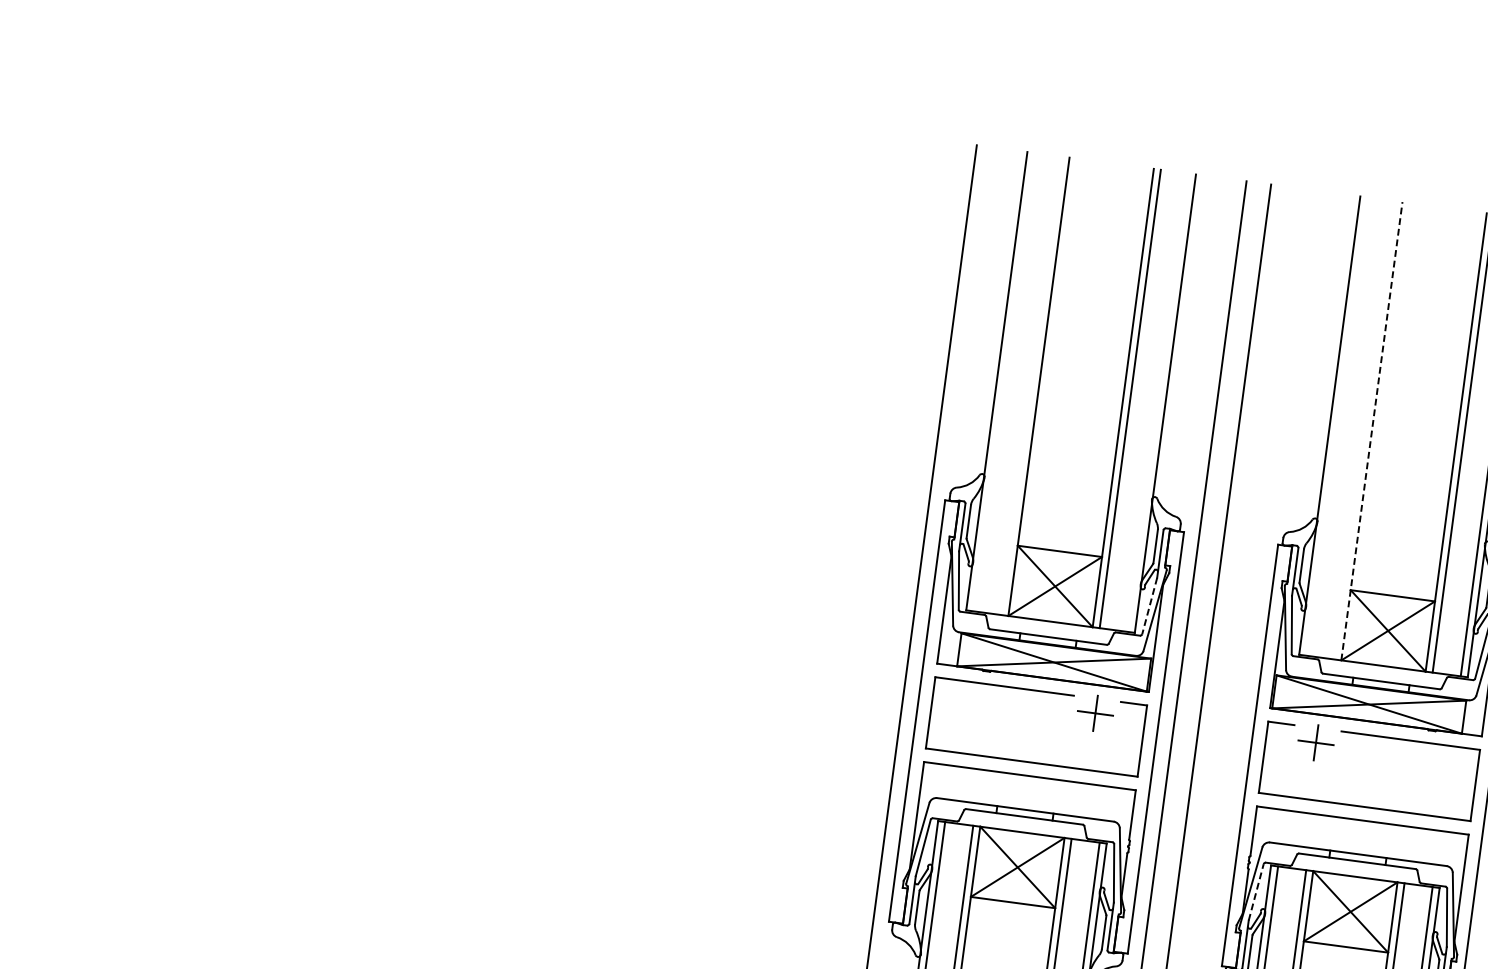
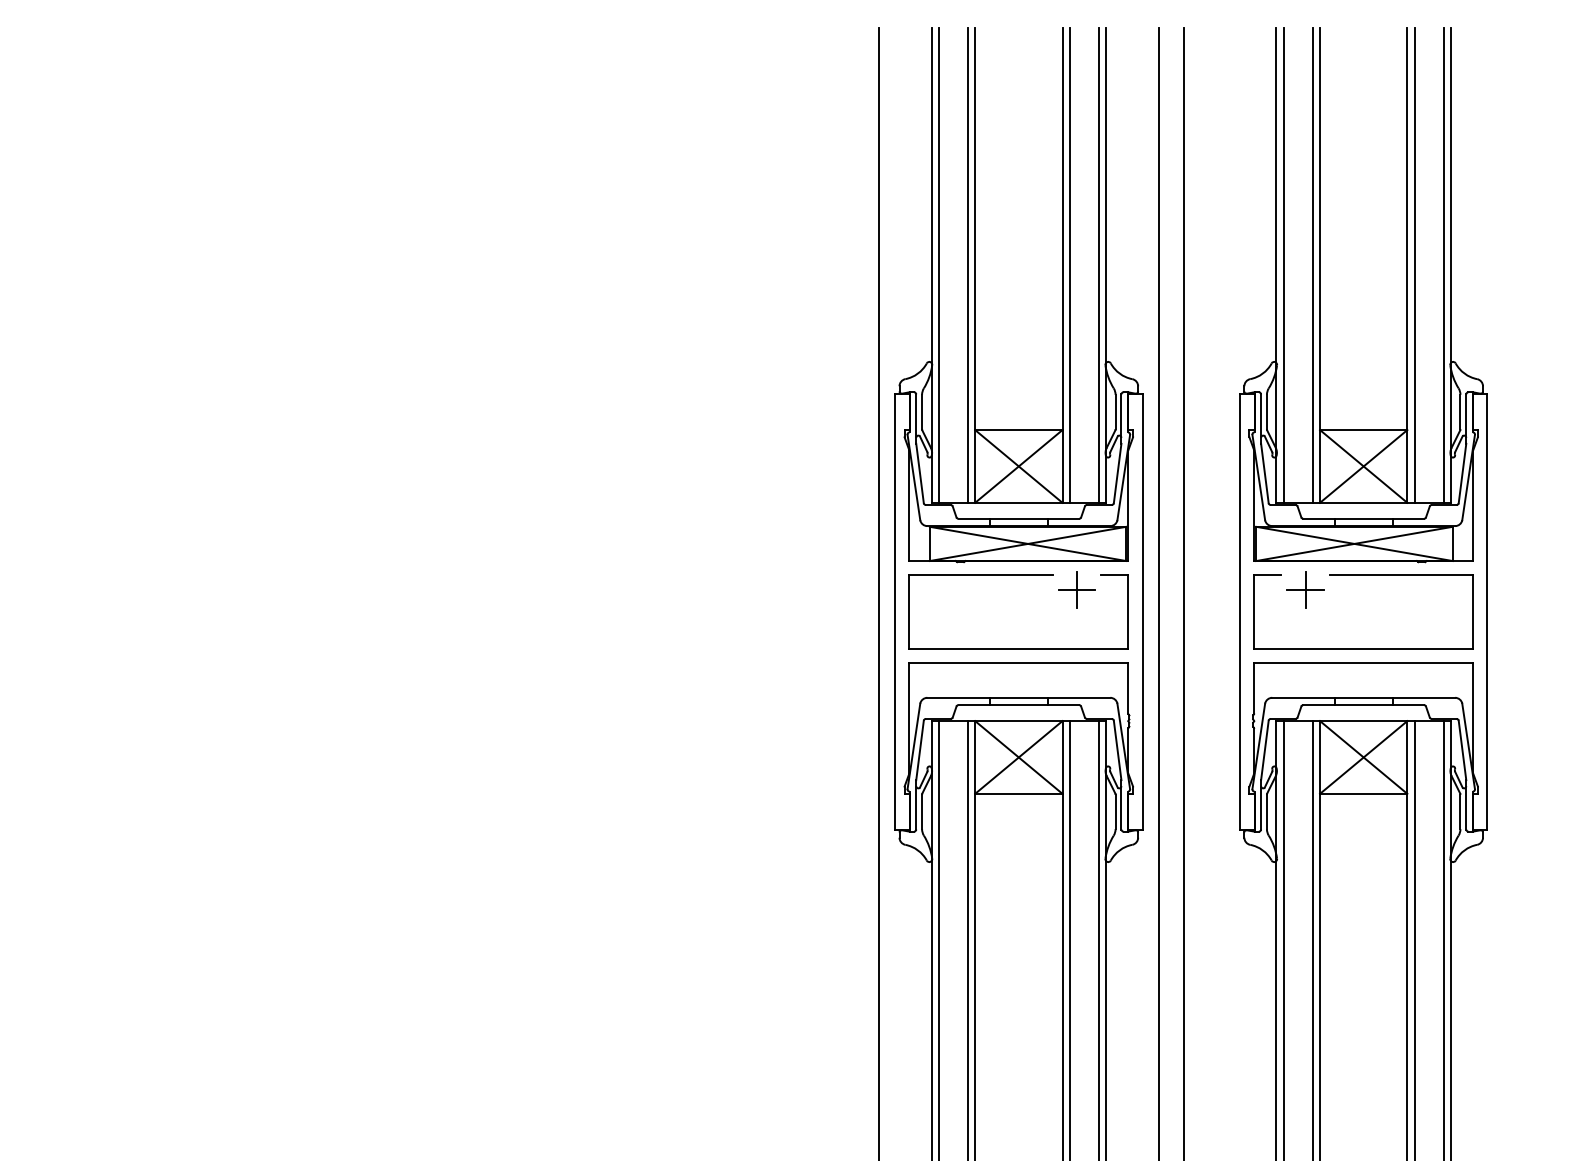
line: (1003, 382) -> (938, 265), added
line: (1031, 385) -> (967, 265), added
line: (1158, 402) -> (1098, 265), added
line: (1336, 426) -> (1283, 265), added
line: (1364, 430) -> (1312, 265), added
line: (1372, 430) -> (1320, 264), dashed -> solid
line: (1149, 606) -> (1117, 473), dashed -> solid
line: (1255, 892) -> (1264, 750), dashed -> solid

